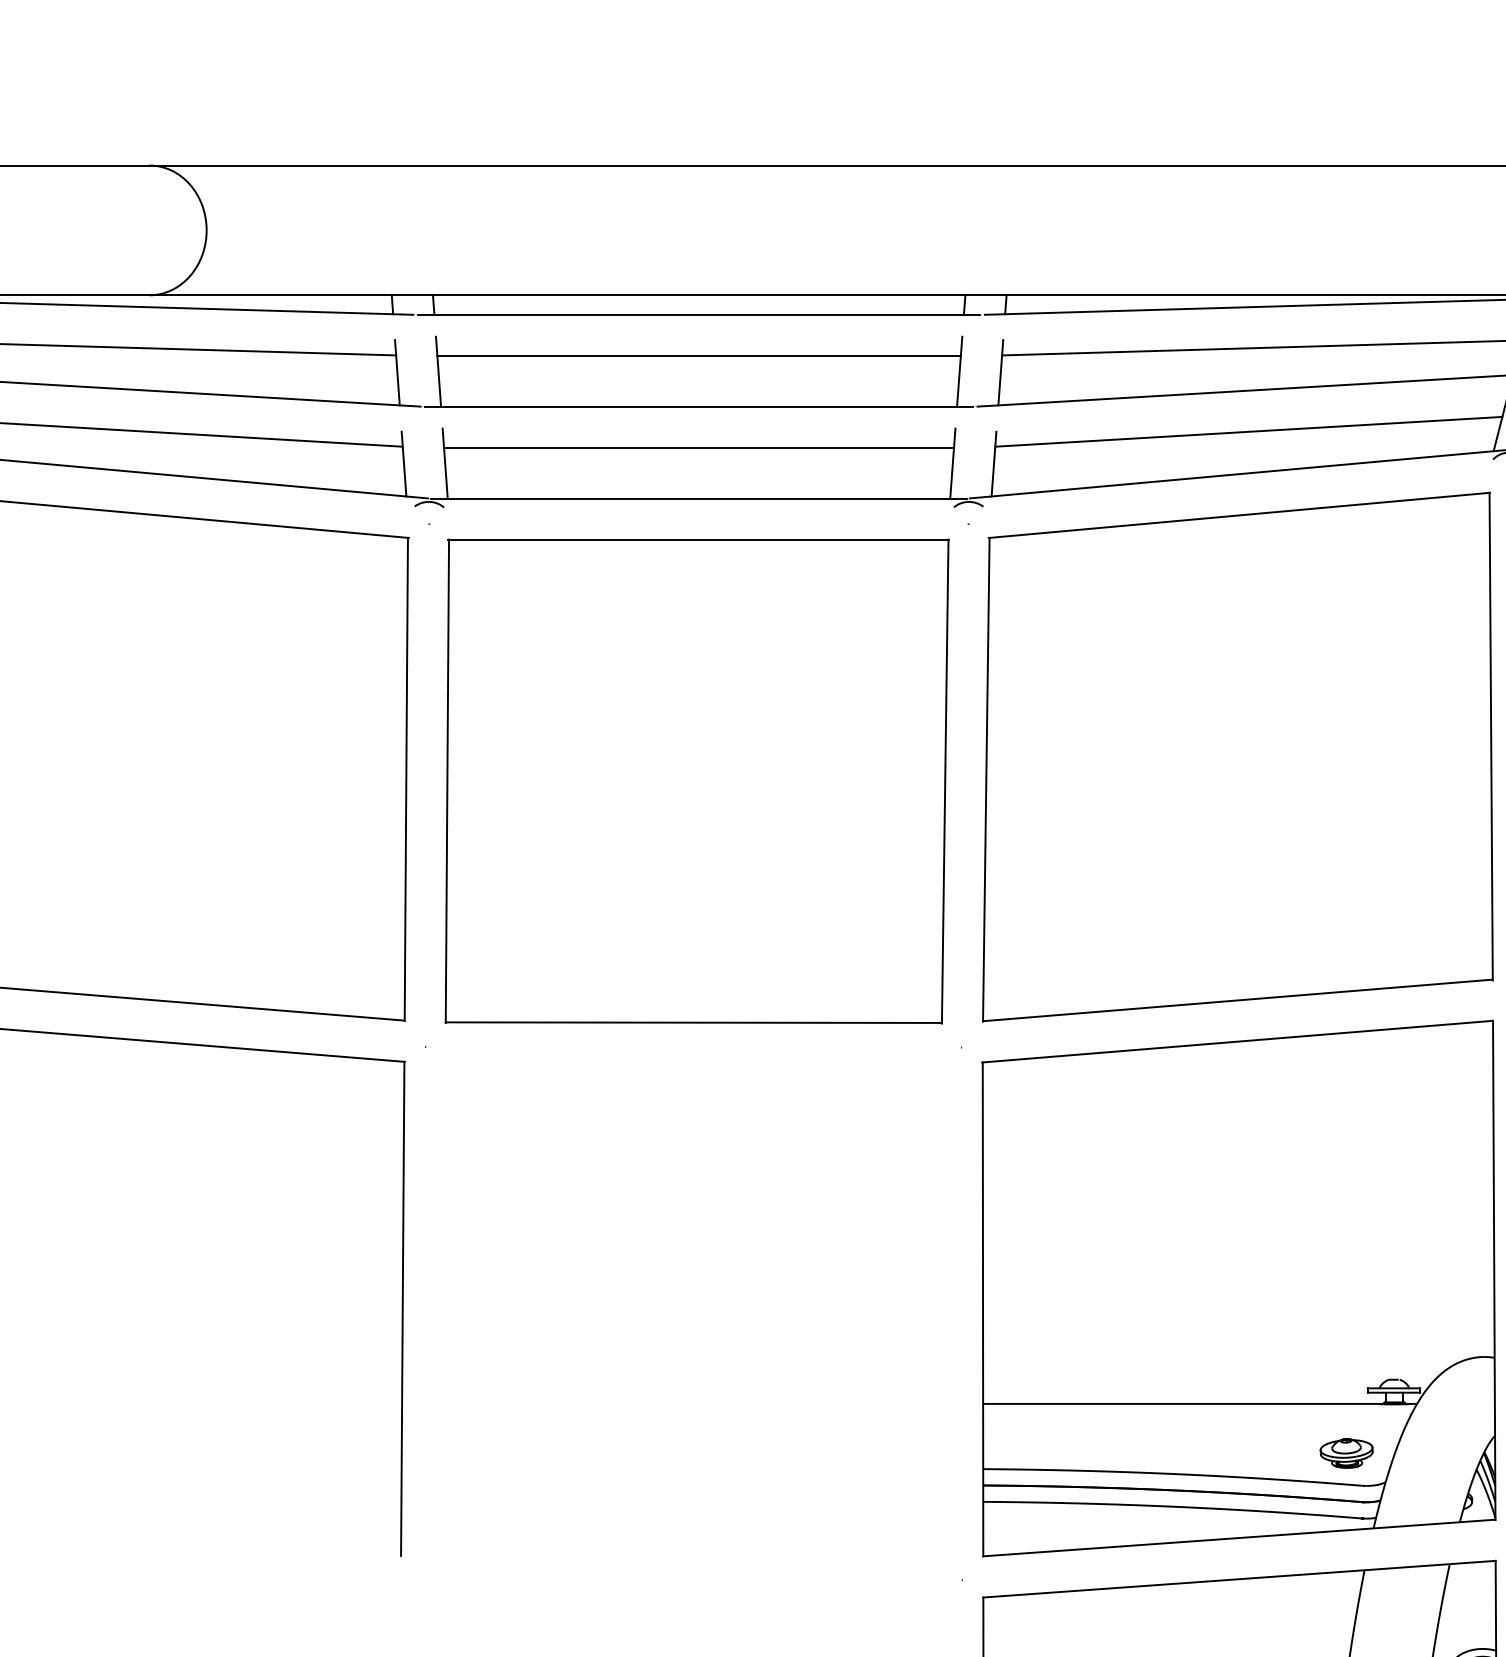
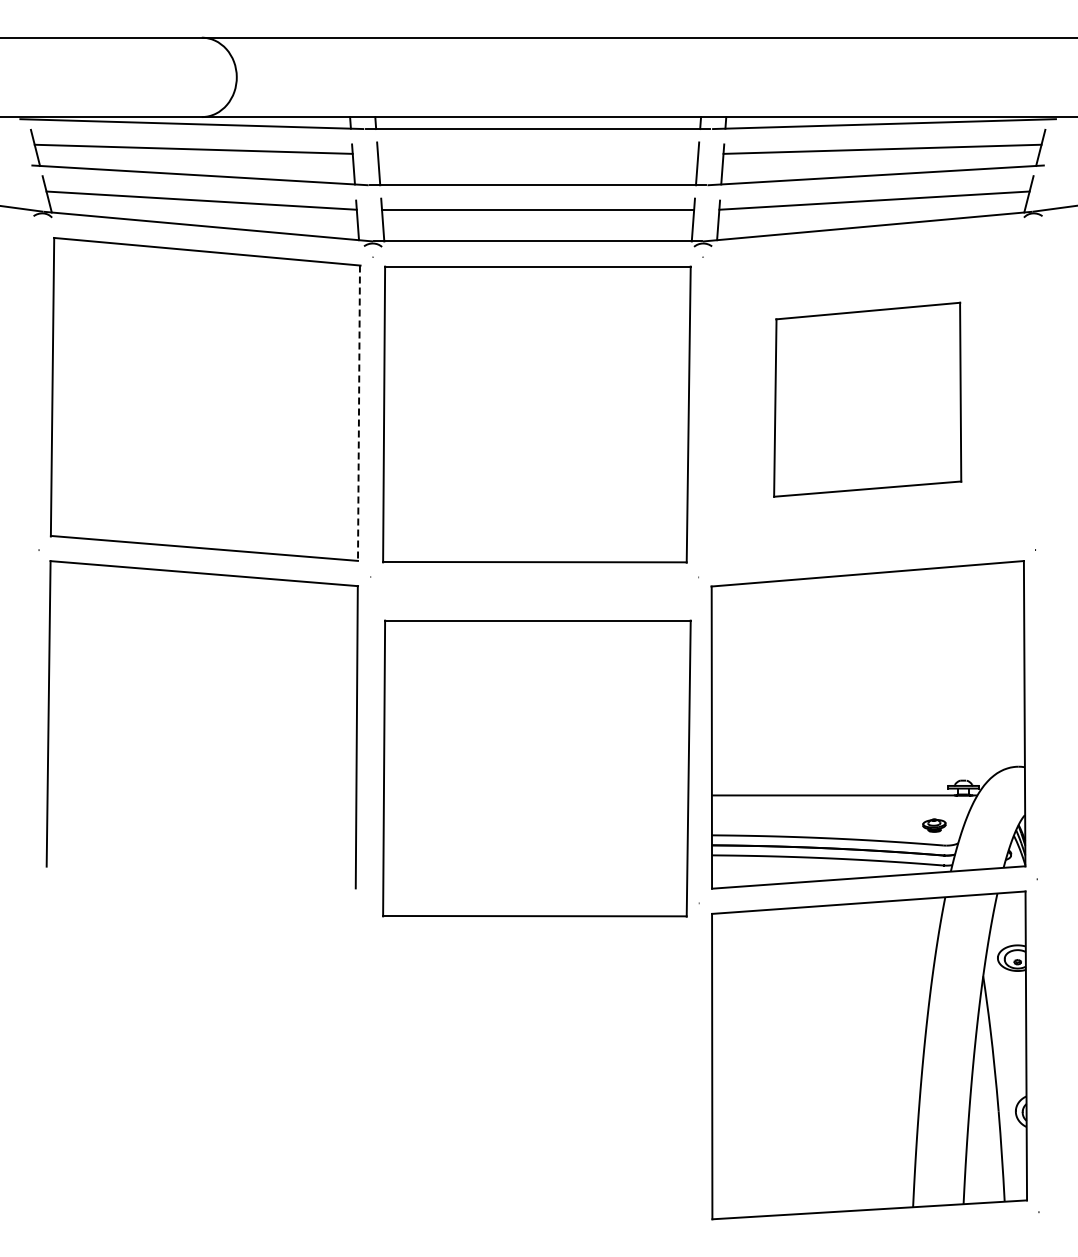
line: (699, 356) -> (538, 154), removed
part: (1237, 756) -> (867, 399), size x0.6
line: (405, 779) -> (358, 413), solid -> dashed
part: (696, 1359) -> (536, 768), added
part: (1346, 1453) -> (934, 825), size x0.7

